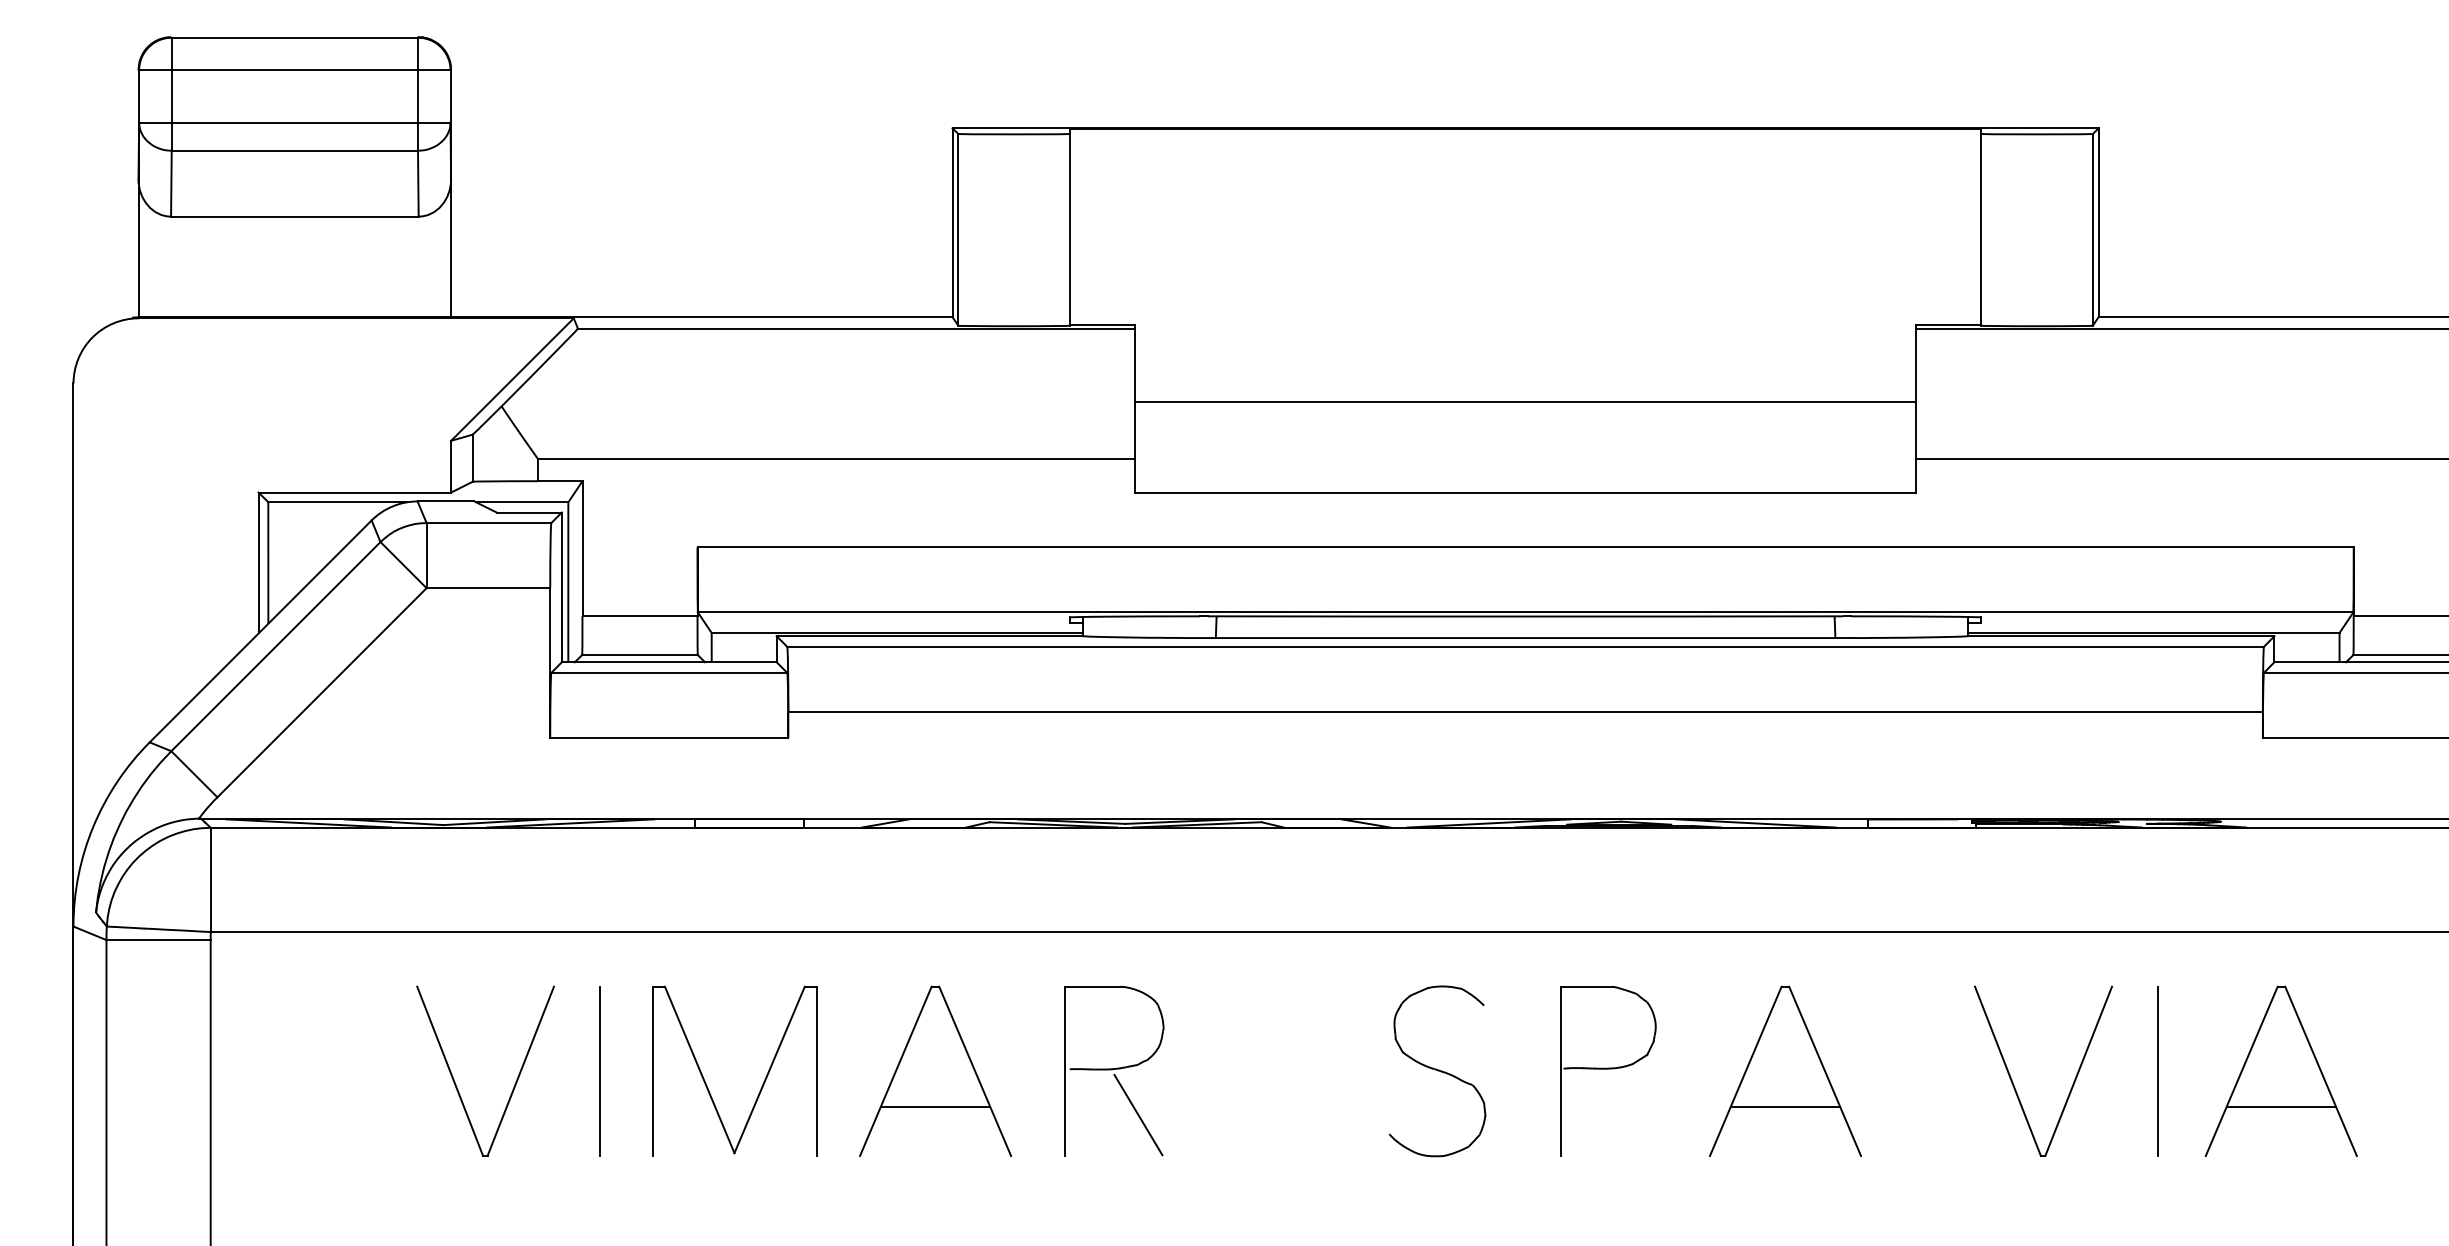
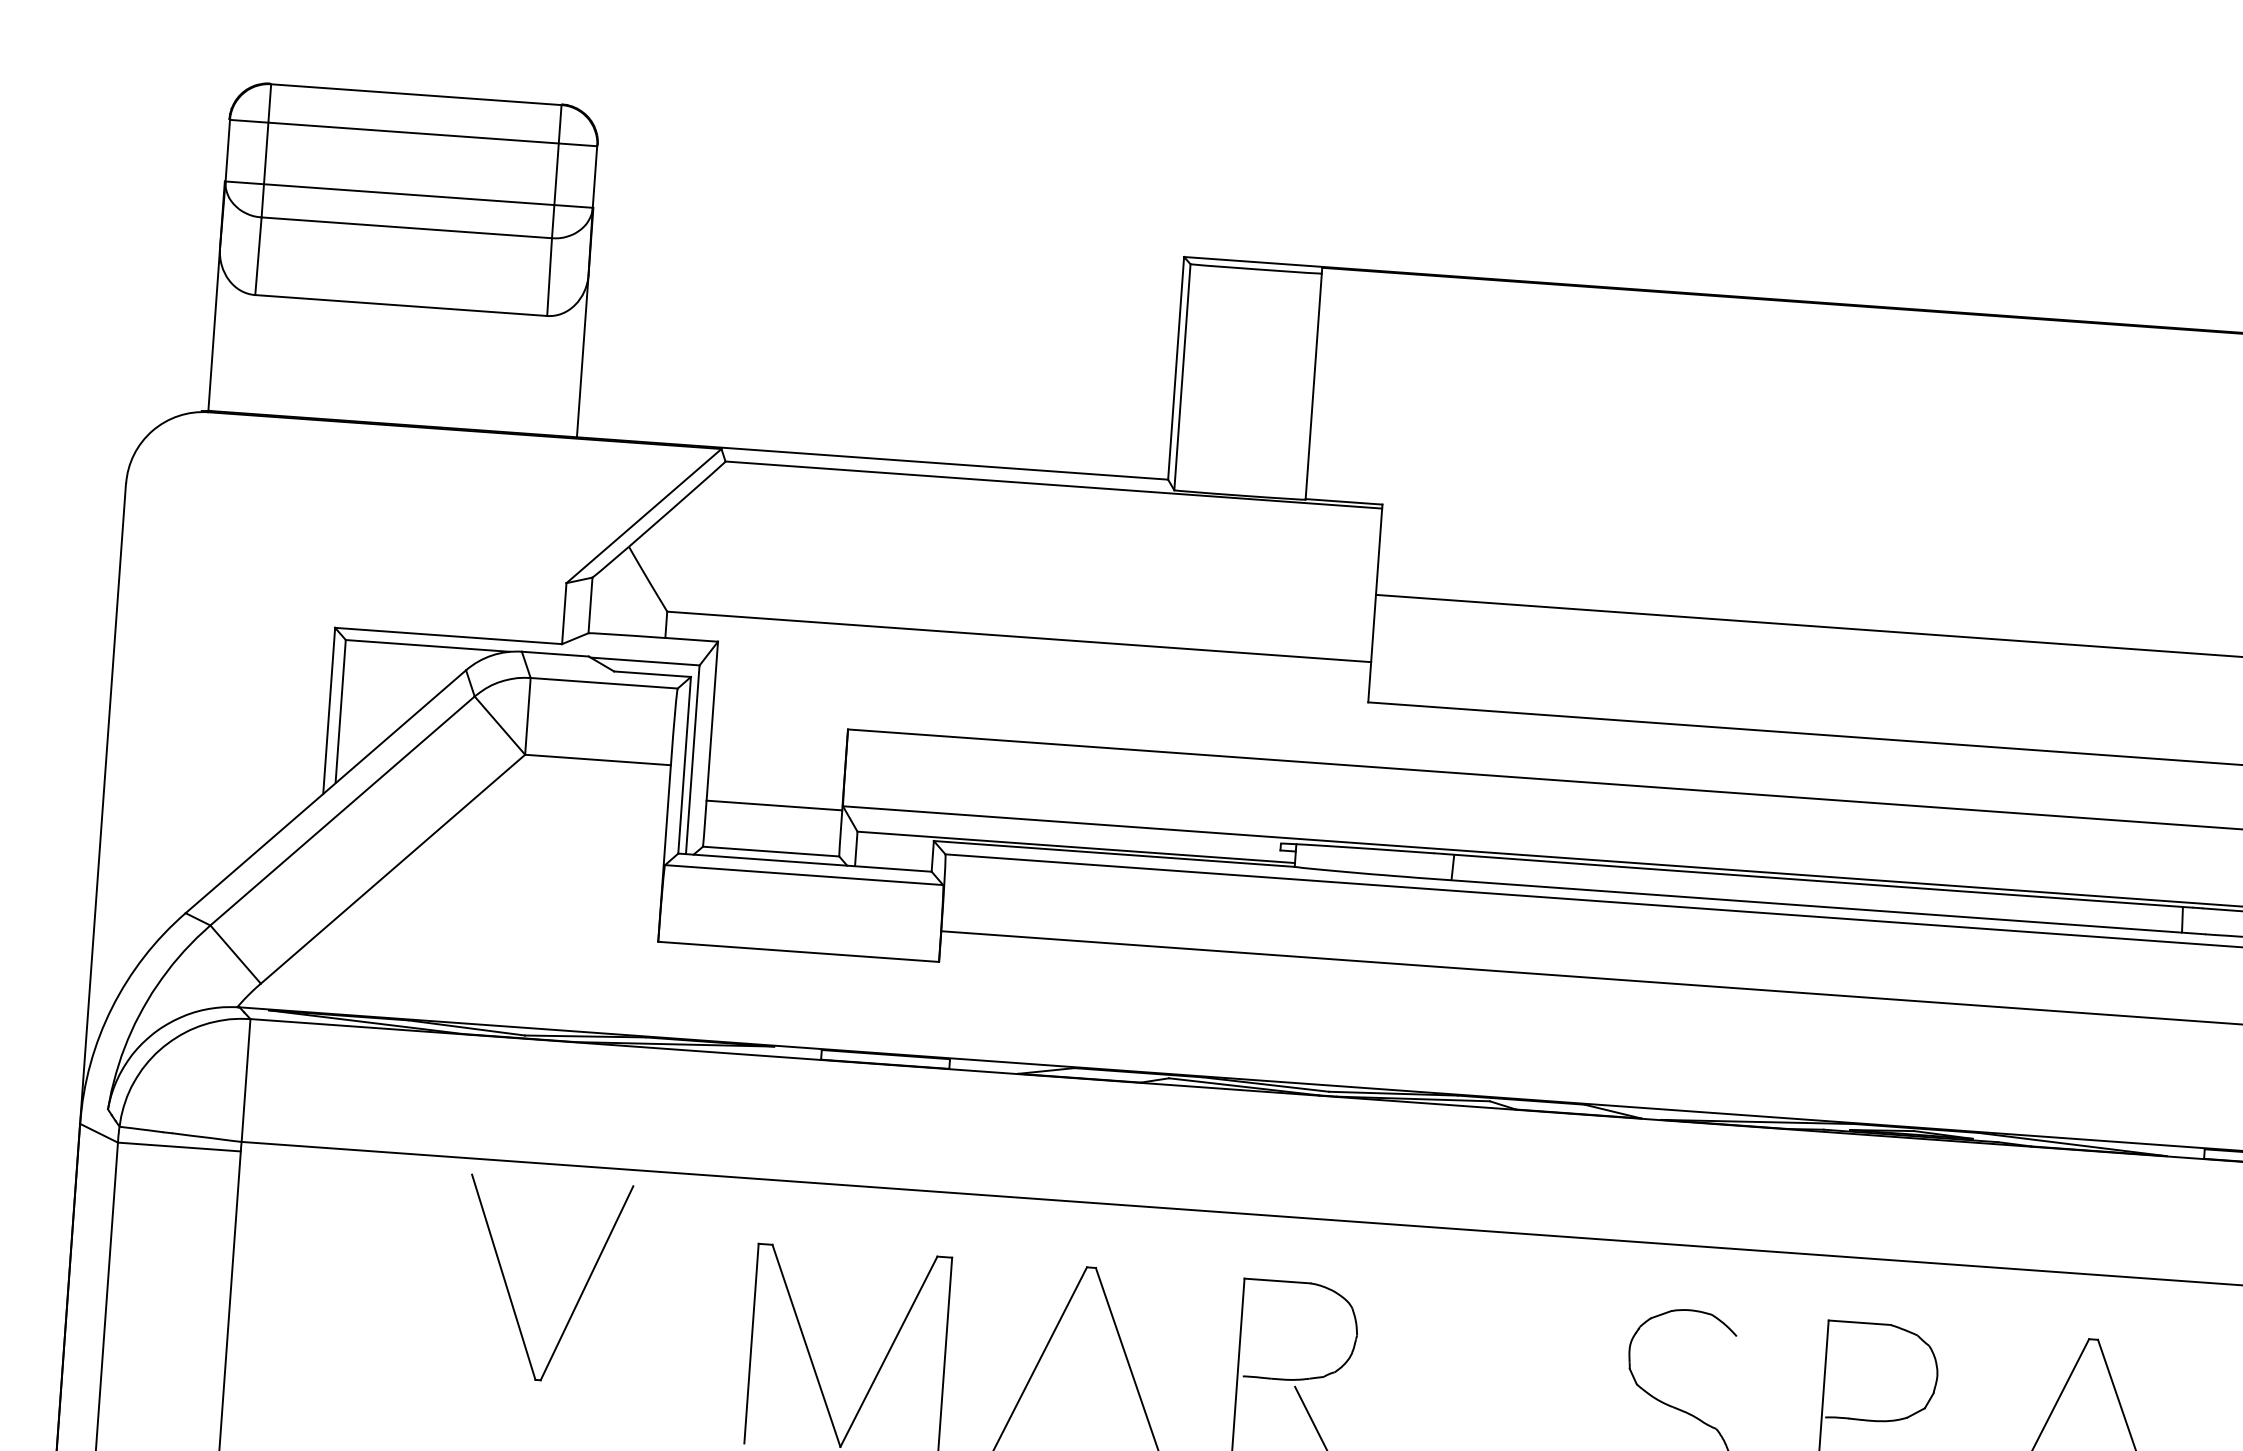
line: (600, 1071) -> (689, 1339), removed
part: (455, 1081) -> (509, 1289), moved
line: (935, 1106) -> (1081, 1408), removed

